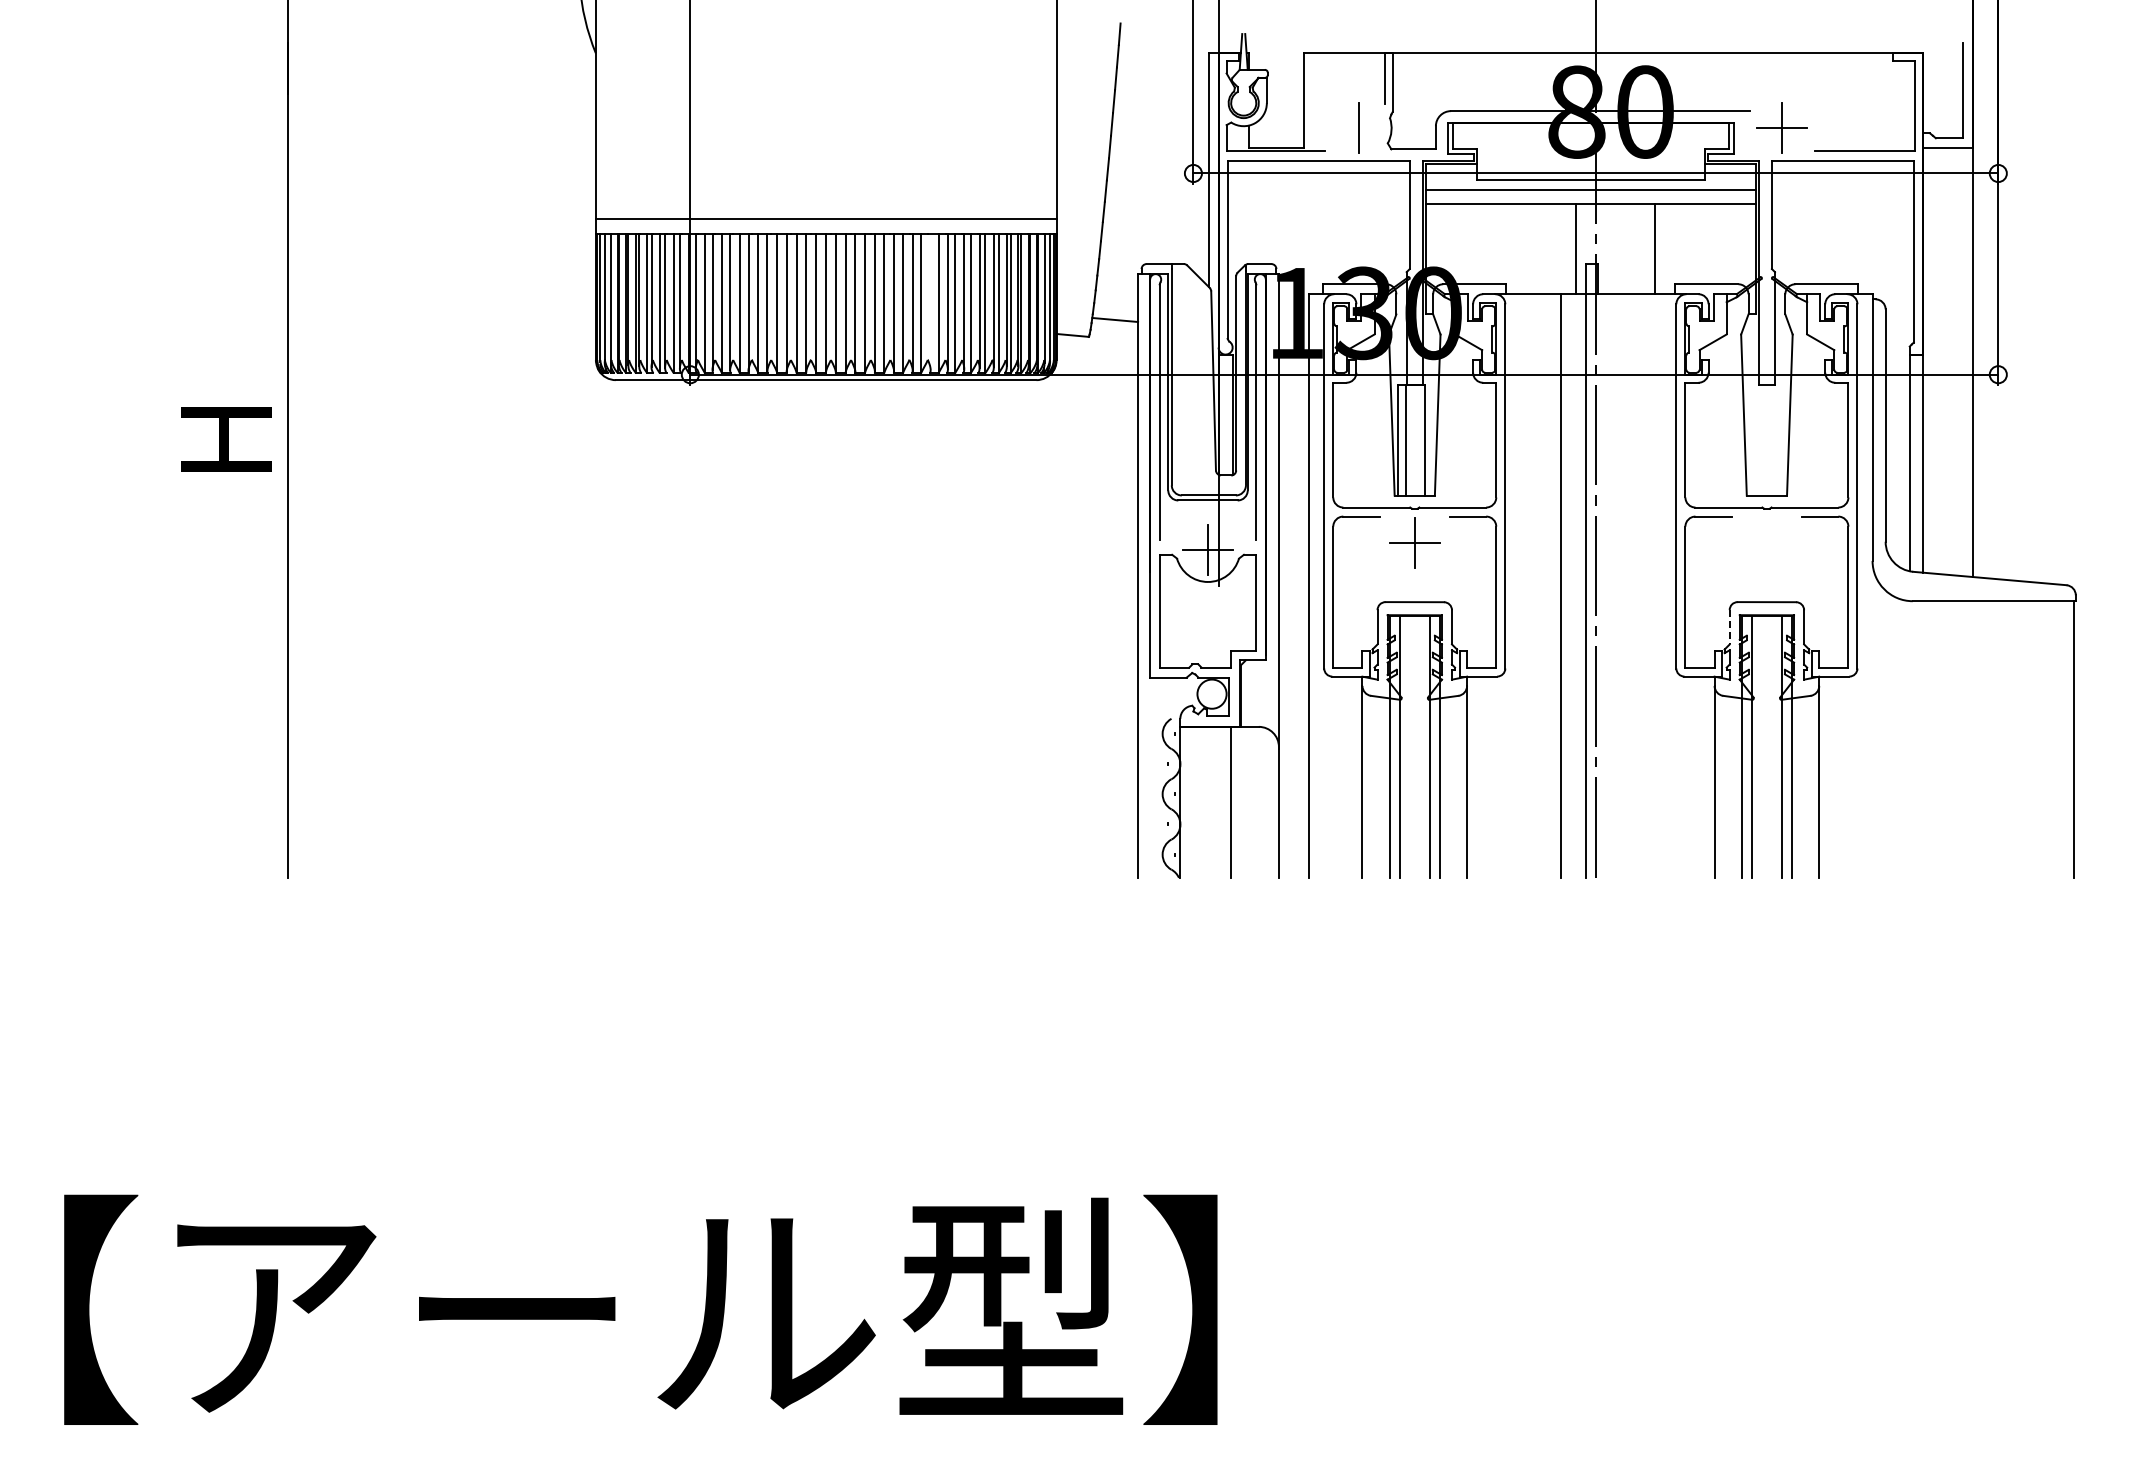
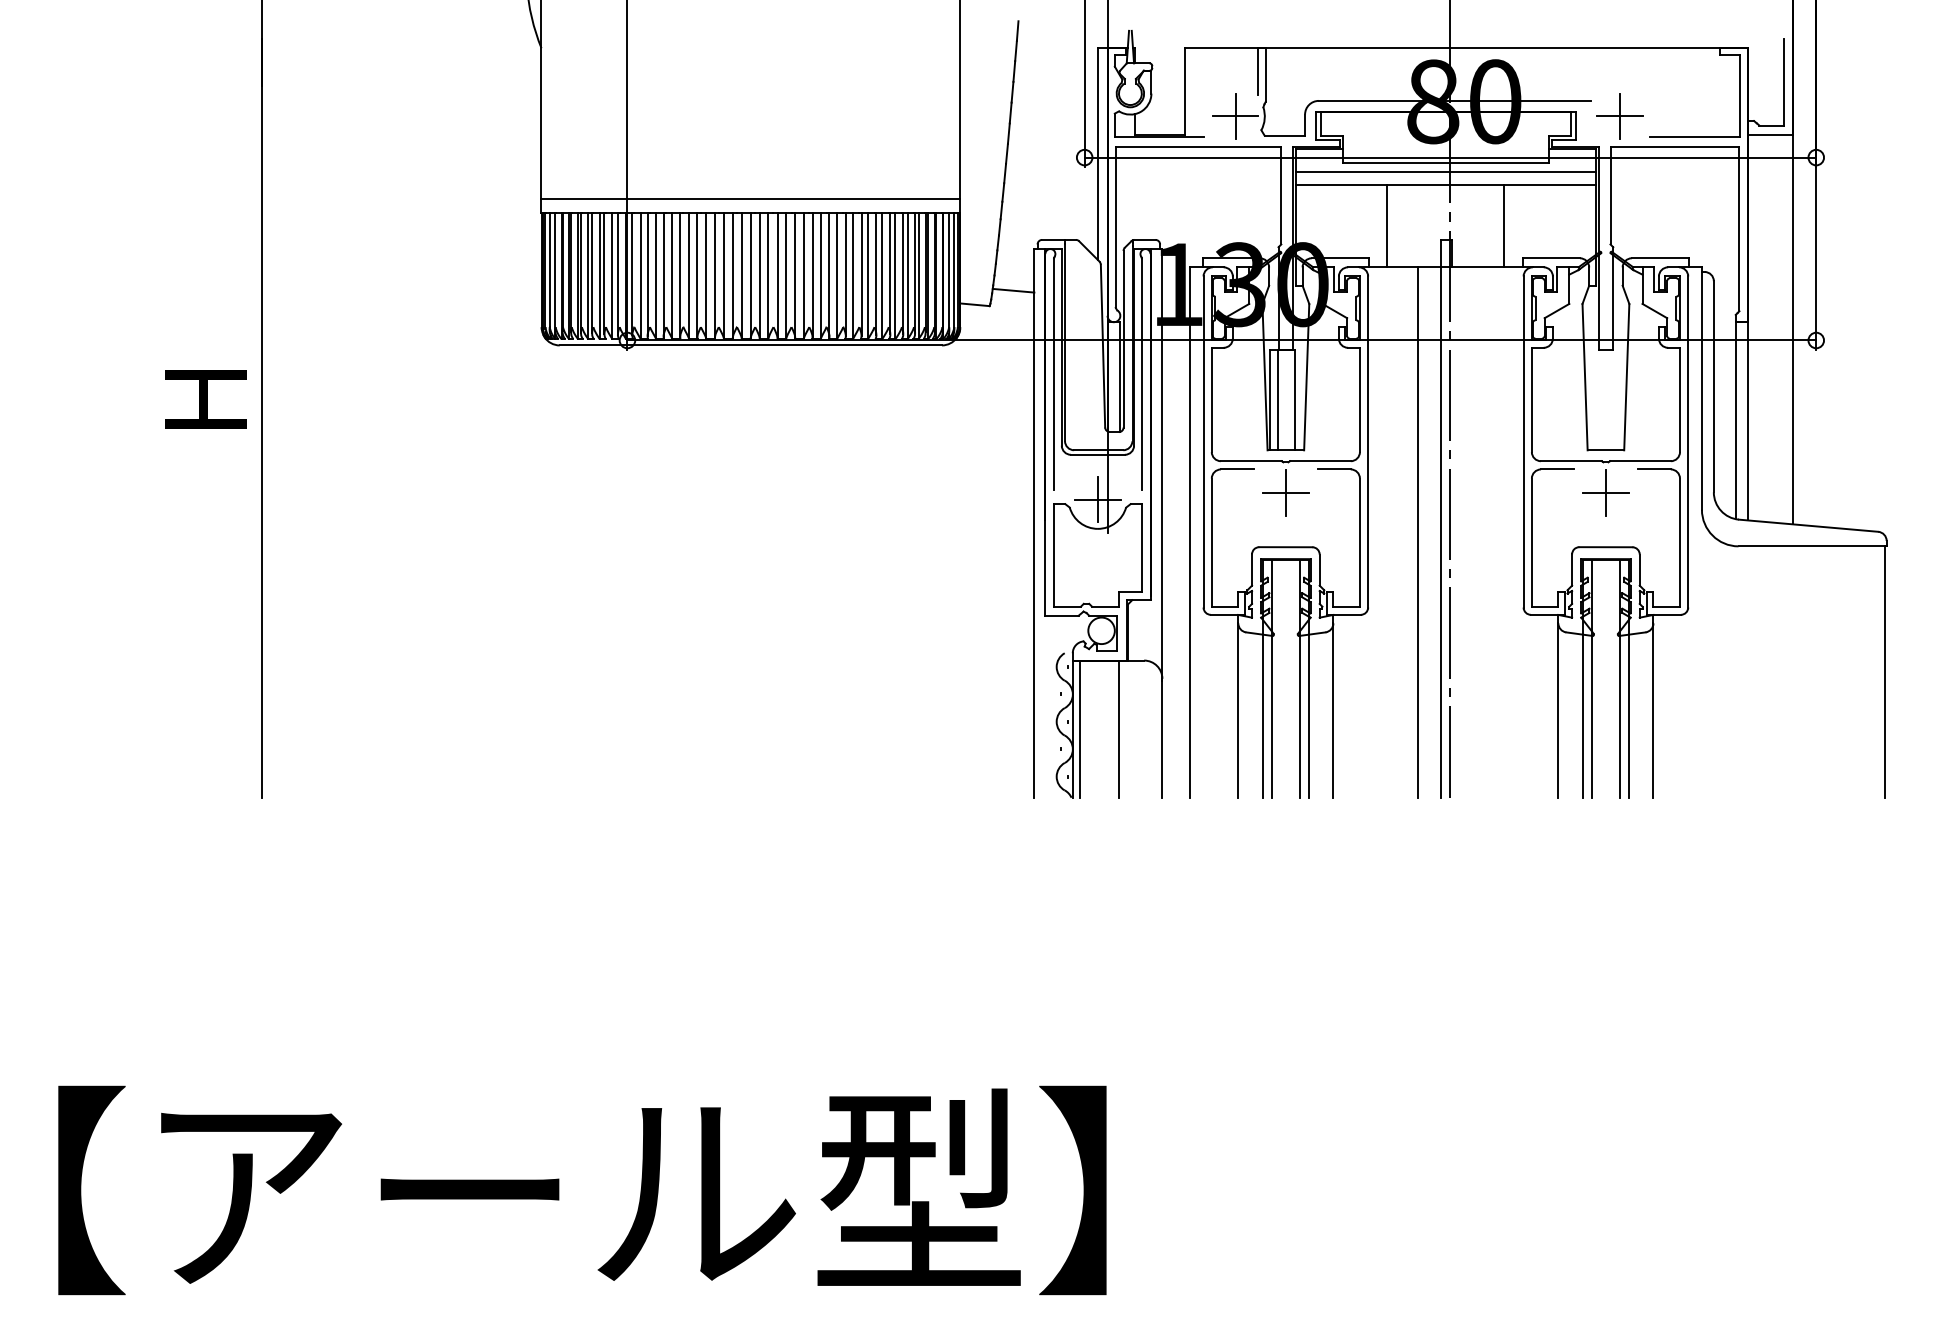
line: (1359, 128) -> (1235, 116), added
line: (1576, 248) -> (1387, 225), moved
line: (930, 302) -> (845, 274), added
part: (1766, 542) -> (1605, 492), added
line: (1729, 627) -> (1571, 570), dashed -> solid
line: (1188, 801) -> (1080, 728), added

